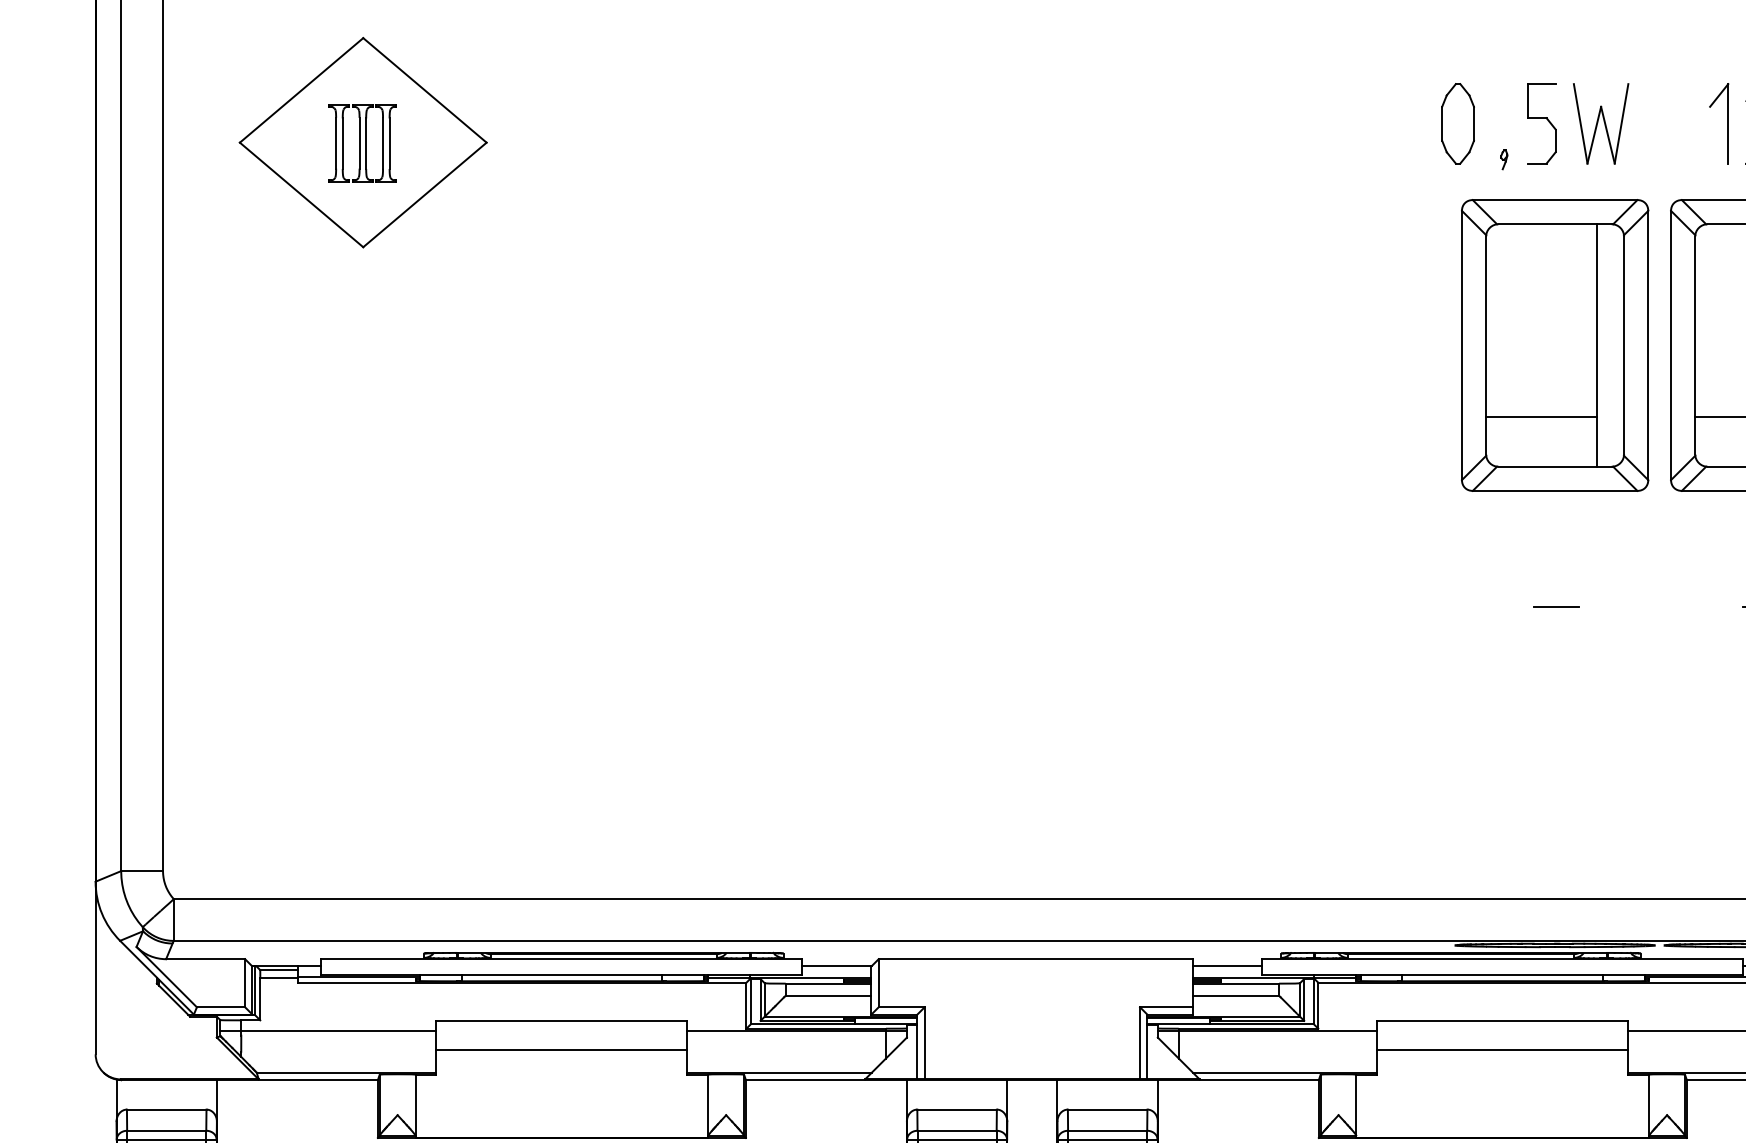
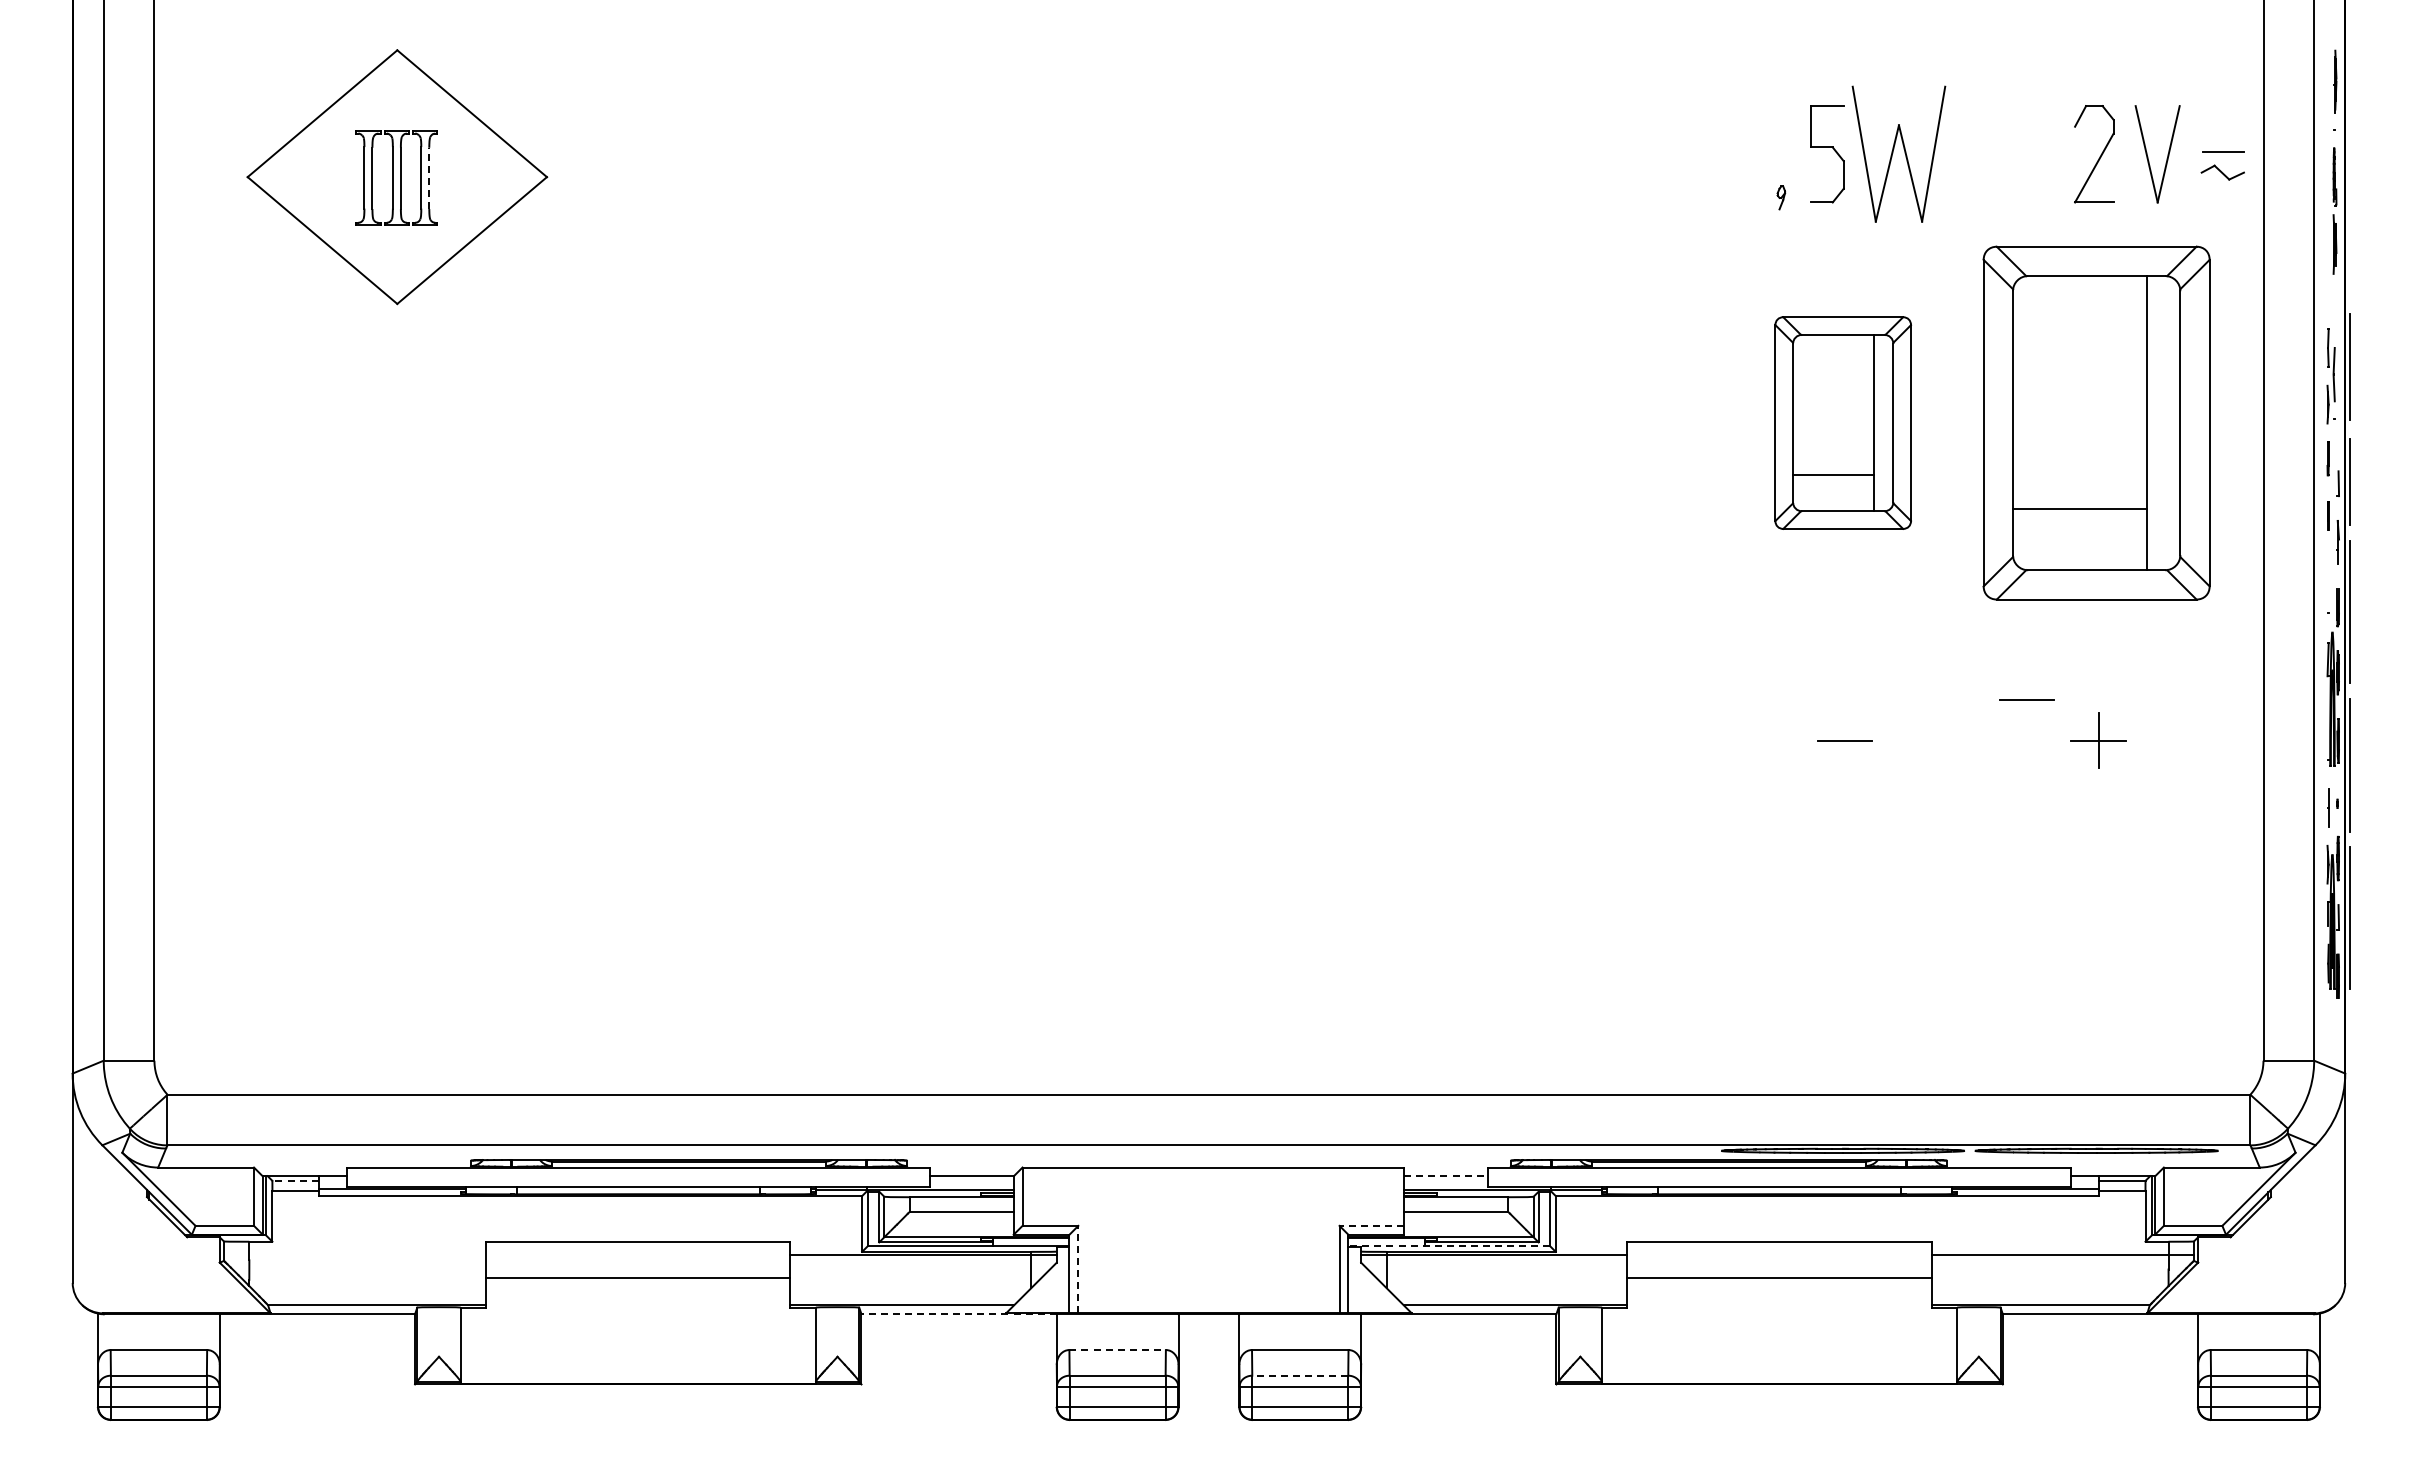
part: (1727, 123) -> (2052, 153), removed
part: (1458, 124) -> (1725, 154), removed
part: (1600, 124) -> (1898, 154), size x1.4
line: (389, 143) -> (429, 178), solid -> dashed
part: (1555, 344) -> (1843, 422), size x0.6
line: (1706, 573) -> (2026, 699), added
line: (1228, 966) -> (1446, 1176), solid -> dashed
line: (279, 969) -> (295, 1180), solid -> dashed
line: (1166, 1006) -> (1371, 1225), solid -> dashed
line: (1230, 1024) -> (1449, 1246), solid -> dashed
line: (328, 1030) -> (355, 1254), removed
line: (924, 1043) -> (1078, 1269), solid -> dashed
line: (826, 1080) -> (959, 1314), solid -> dashed
line: (957, 1110) -> (1118, 1350), solid -> dashed
line: (1107, 1130) -> (1300, 1375), solid -> dashed

